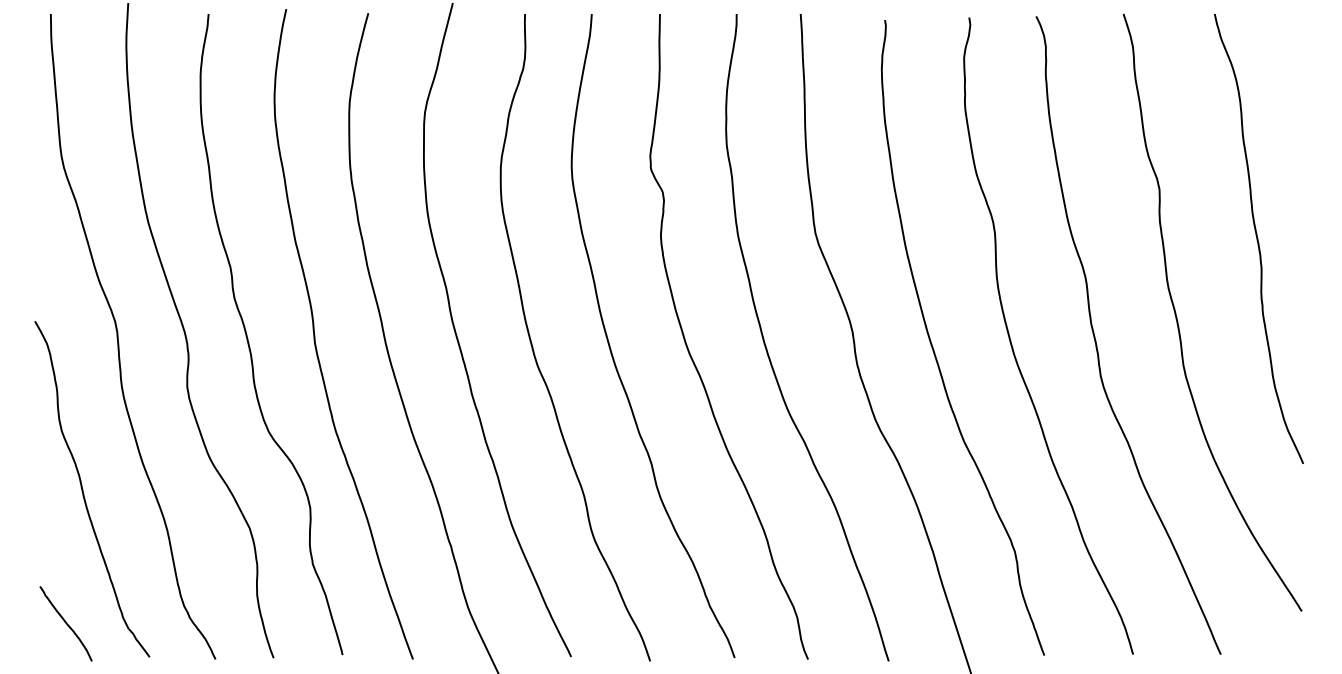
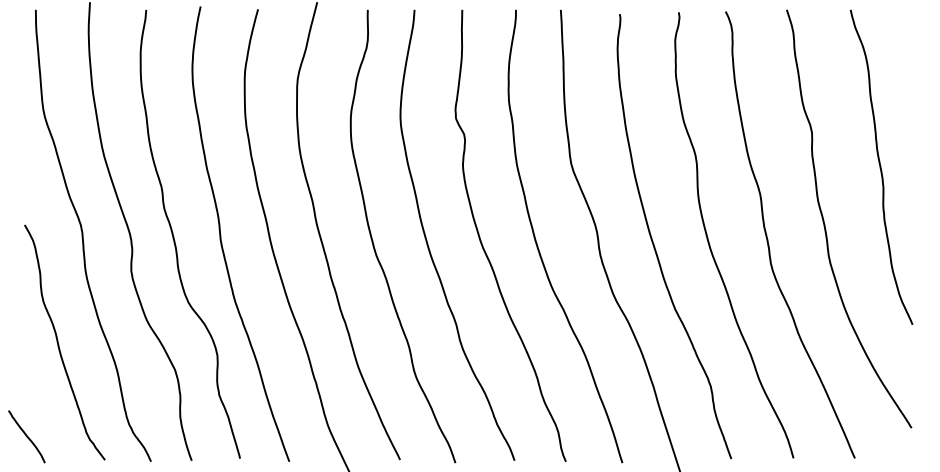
curve: (65, 623) -> (26, 436), moved

